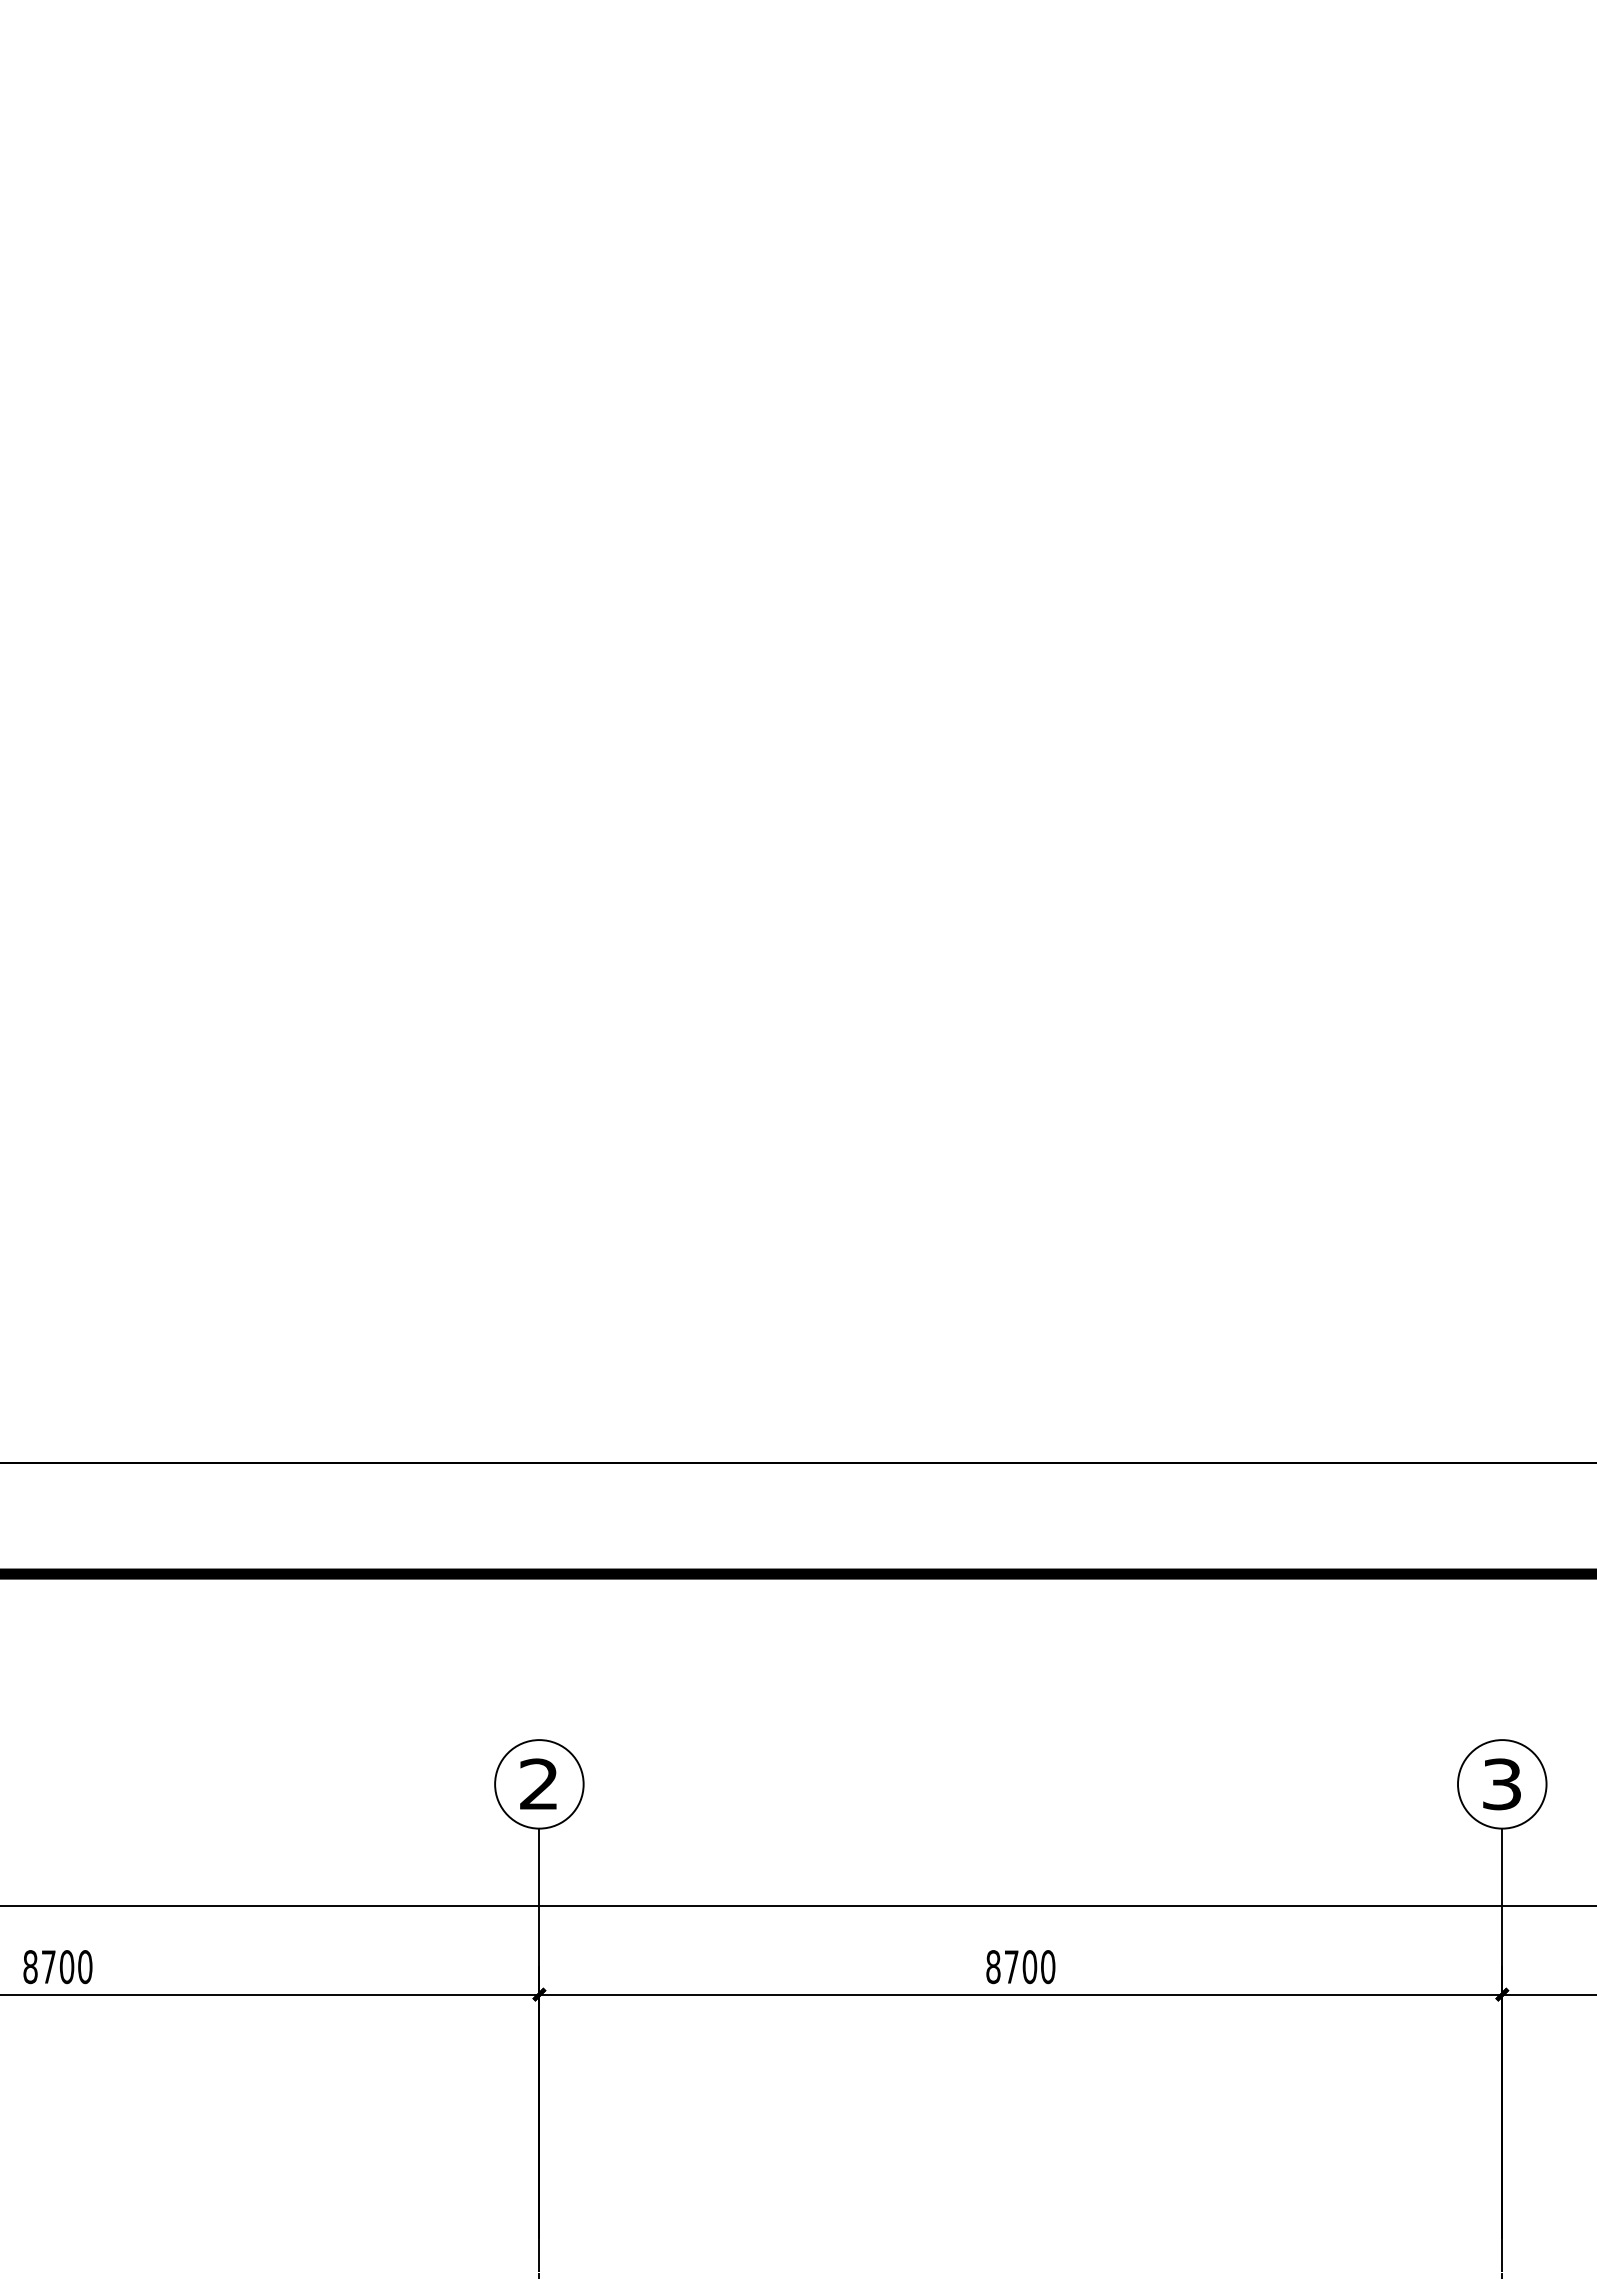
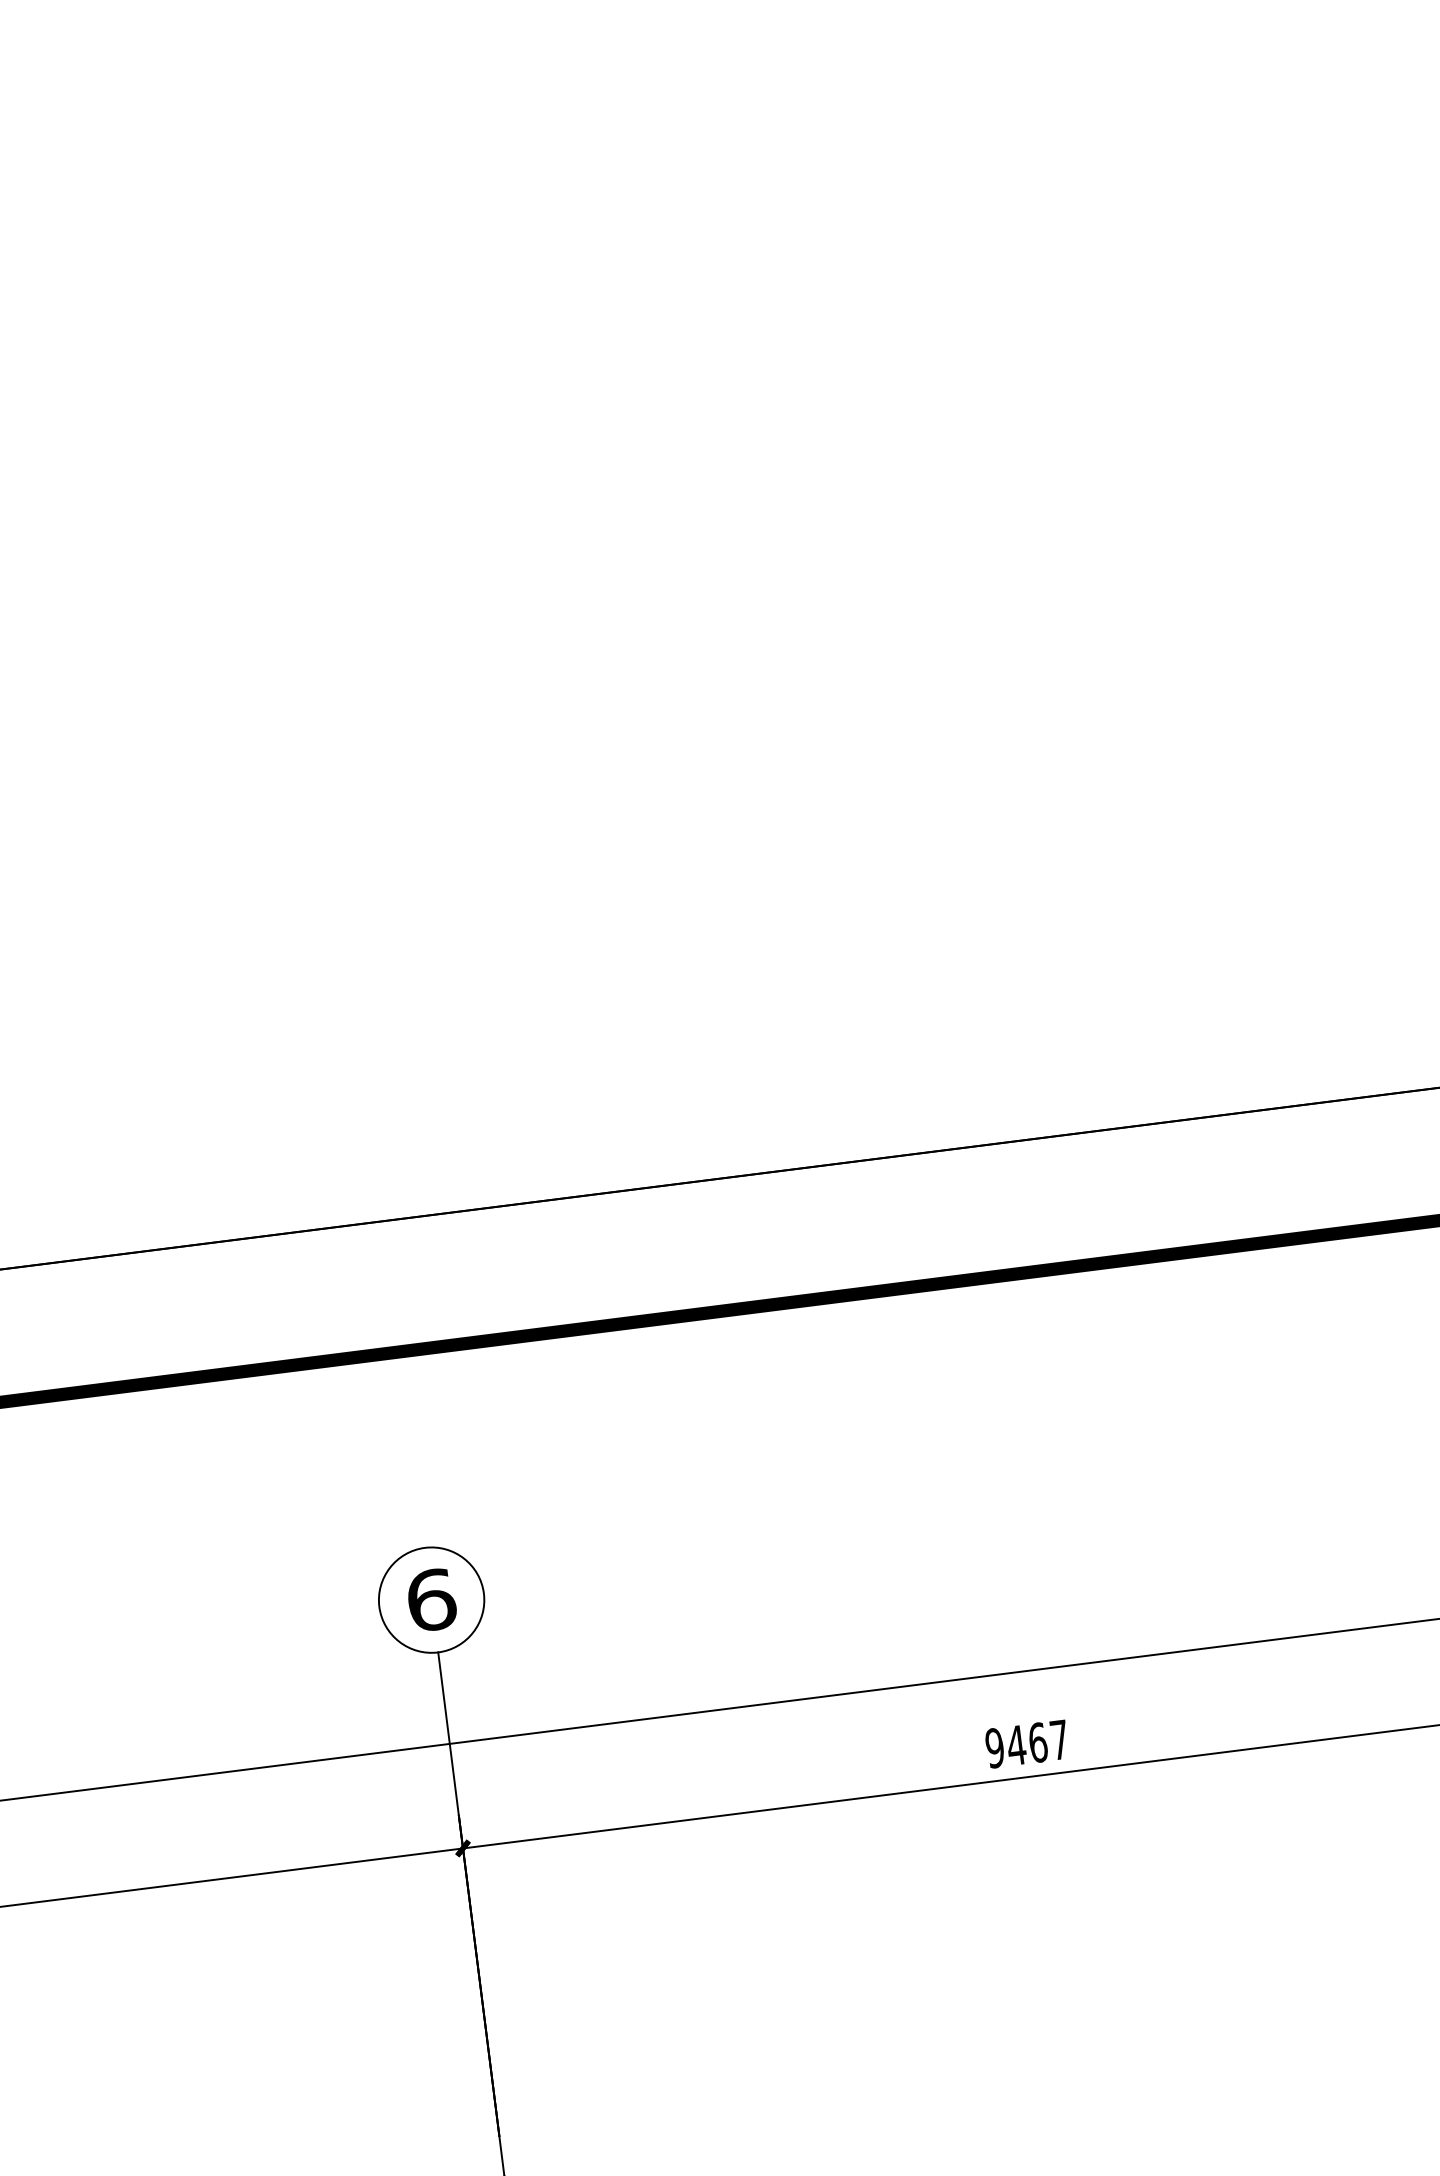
text: (539, 1784) -> (431, 1600), 2 -> 6
text: (1020, 1967) -> (1027, 1744), 8700 -> 9467

